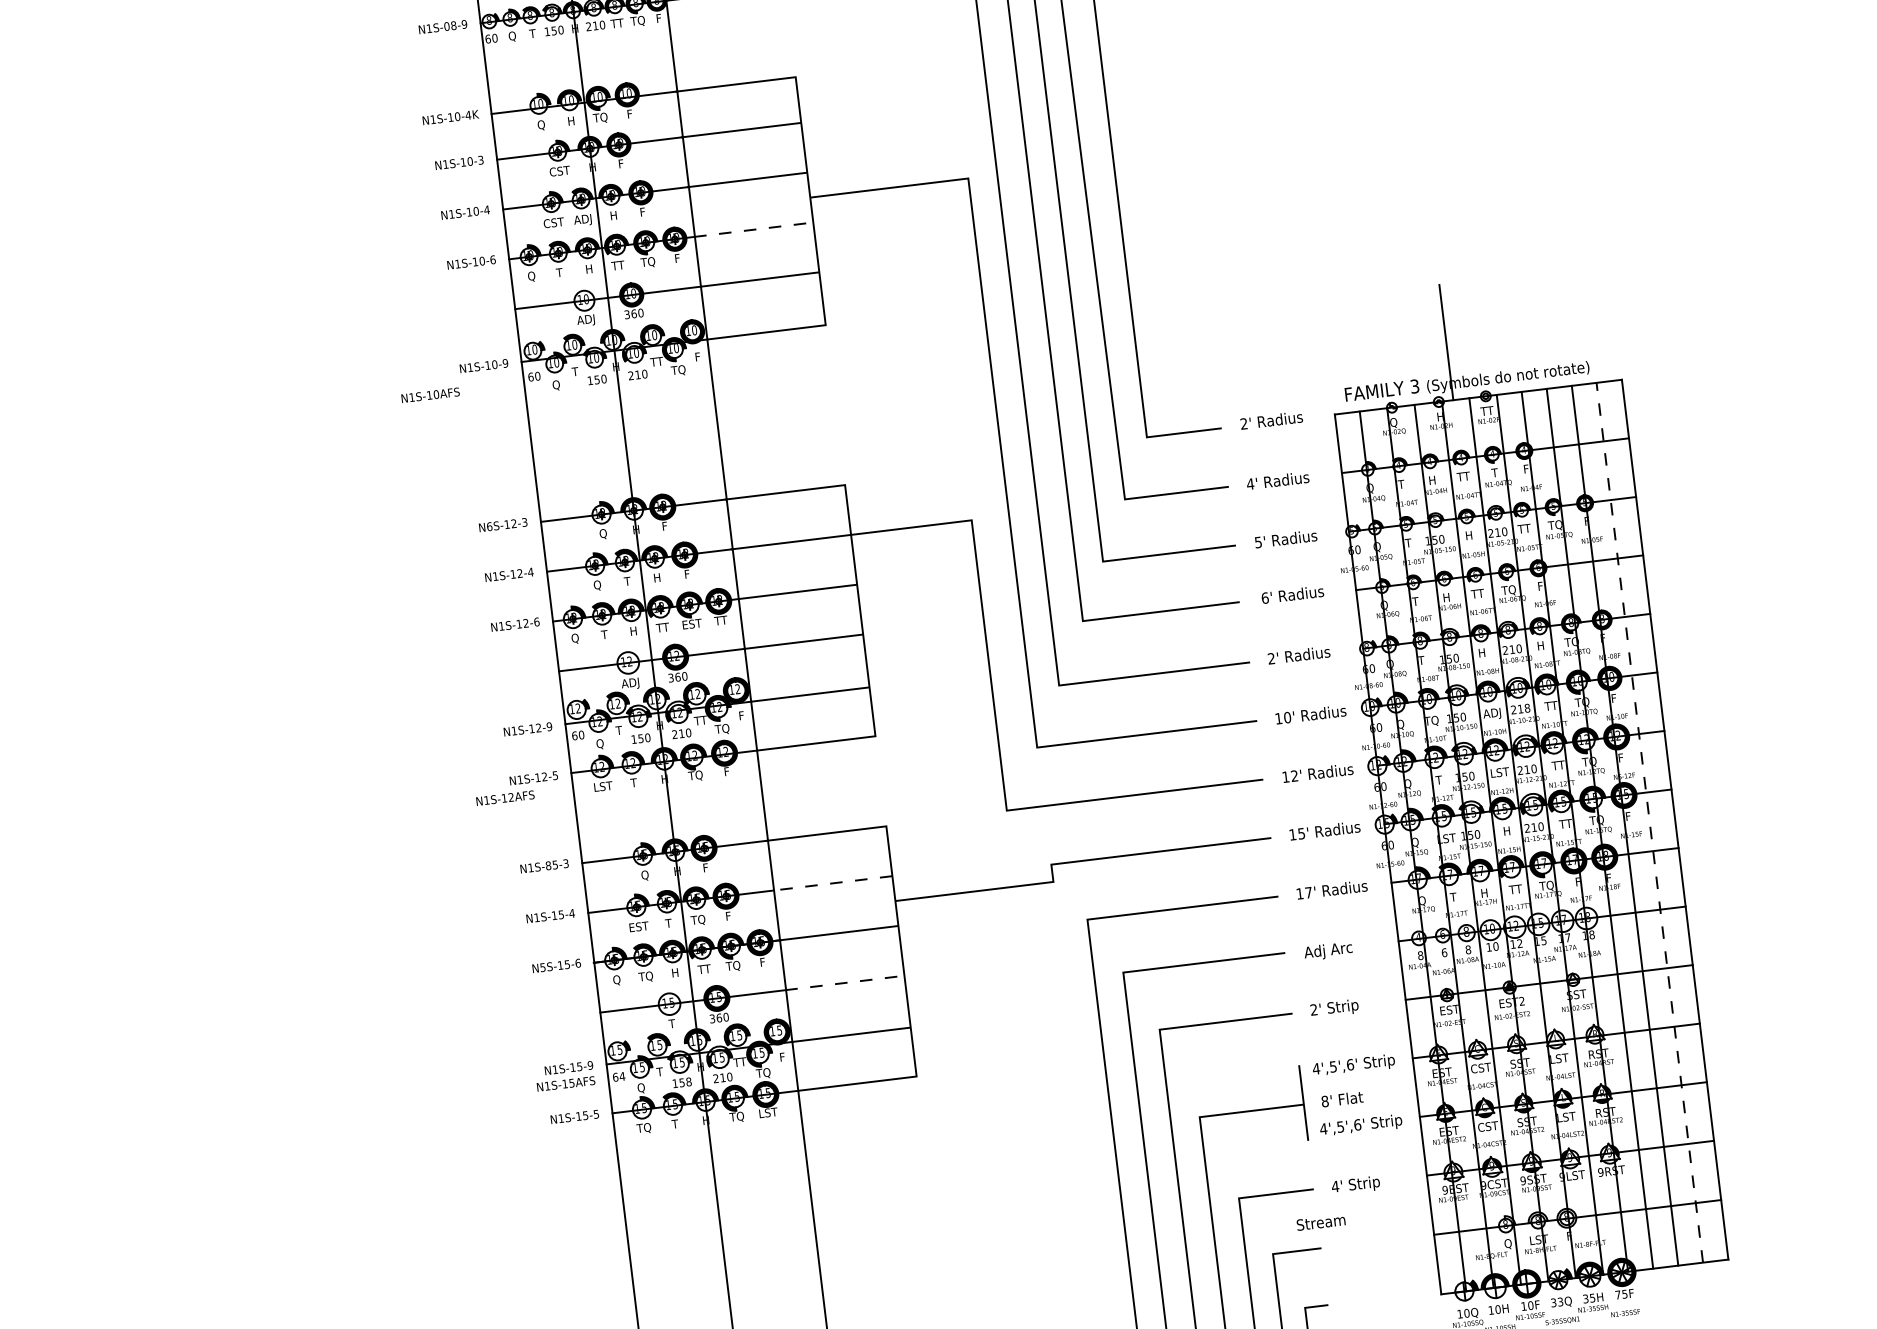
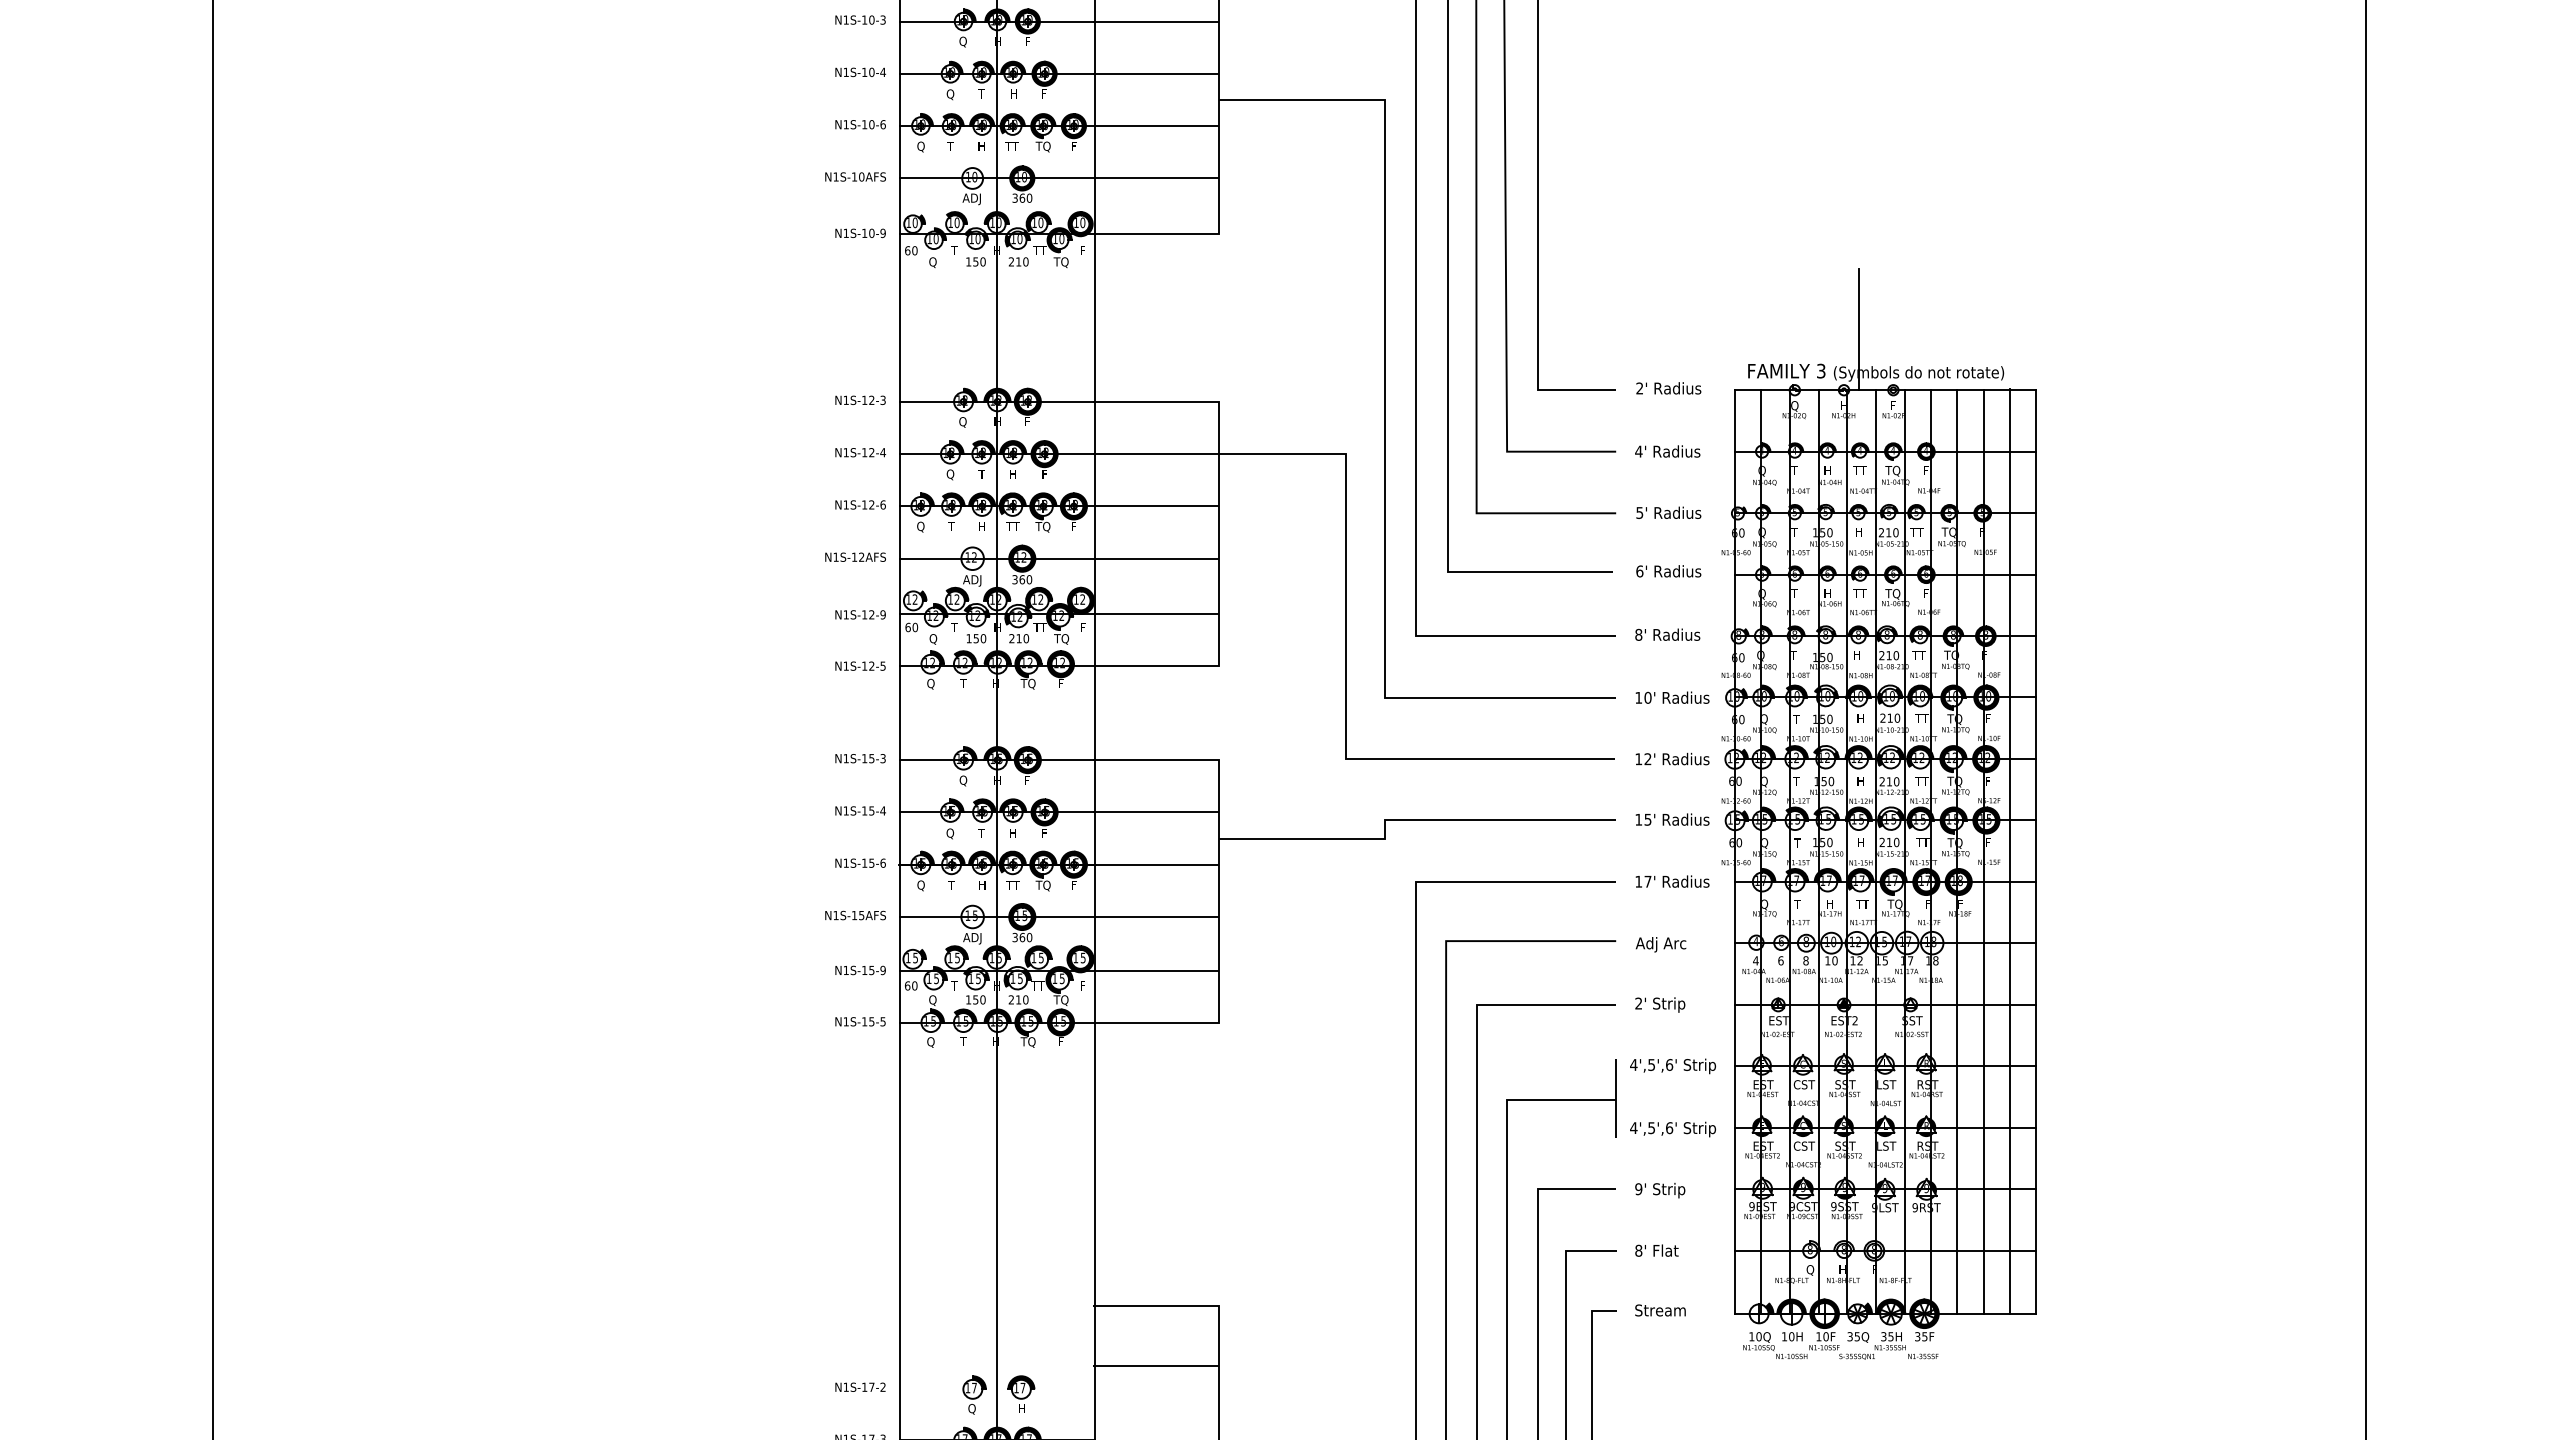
text: (559, 171) -> (963, 41), CST -> Q
text: (583, 219) -> (981, 94), ADJ -> T
text: (553, 223) -> (950, 94), CST -> Q
line: (753, 230) -> (1156, 126), dashed -> solid
text: (430, 394) -> (855, 176), moved
text: (1486, 410) -> (1892, 405), TT -> F
text: (1494, 472) -> (1892, 470), T -> TQ
text: (489, 525) -> (846, 399), N6S-12-3 -> N1S-12-3
text: (720, 620) -> (1073, 526), TT -> F
text: (692, 624) -> (1043, 526), EST -> TQ
text: (1540, 646) -> (1918, 655), H -> TT
text: (1271, 658) -> (1638, 634), 2' -> 8'
text: (1527, 707) -> (1897, 717), 218 -> 210
text: (1492, 713) -> (1860, 719), ADJ -> H
text: (1432, 721) -> (1797, 719), TQ -> T
text: (1499, 771) -> (1860, 780), LST -> H
text: (603, 787) -> (931, 684), LST -> Q
text: (505, 797) -> (855, 556), moved
line: (1649, 822) -> (2009, 851), dashed -> solid
text: (1446, 838) -> (1797, 842), LST -> T
text: (548, 865) -> (864, 758), N1S-85-3 -> N1S-15-3
line: (831, 883) -> (1155, 812), dashed -> solid
text: (697, 920) -> (1012, 833), TQ -> H
text: (638, 927) -> (950, 833), EST -> Q
text: (1420, 955) -> (1755, 960), 8 -> 4
text: (542, 966) -> (845, 862), N5S-15-6 -> N1S-15-6
text: (645, 976) -> (951, 885), TQ -> T
line: (844, 983) -> (1156, 917), dashed -> solid
text: (671, 1024) -> (972, 938), T -> ADJ
text: (622, 1076) -> (914, 985), 64 -> 60
text: (688, 1081) -> (982, 999), 158 -> 150
text: (566, 1083) -> (855, 915), moved
text: (1341, 1099) -> (1656, 1250), moved
text: (768, 1112) -> (1061, 1041), LST -> F
text: (643, 1128) -> (930, 1042), TQ -> Q
text: (1335, 1186) -> (1638, 1189), 4' -> 9'
text: (1321, 1222) -> (1660, 1310), moved
text: (1538, 1239) -> (1842, 1269), LST -> H
text: (1617, 1294) -> (1917, 1336), 75F -> 35F
text: (1560, 1301) -> (1857, 1336), 33Q -> 35Q

